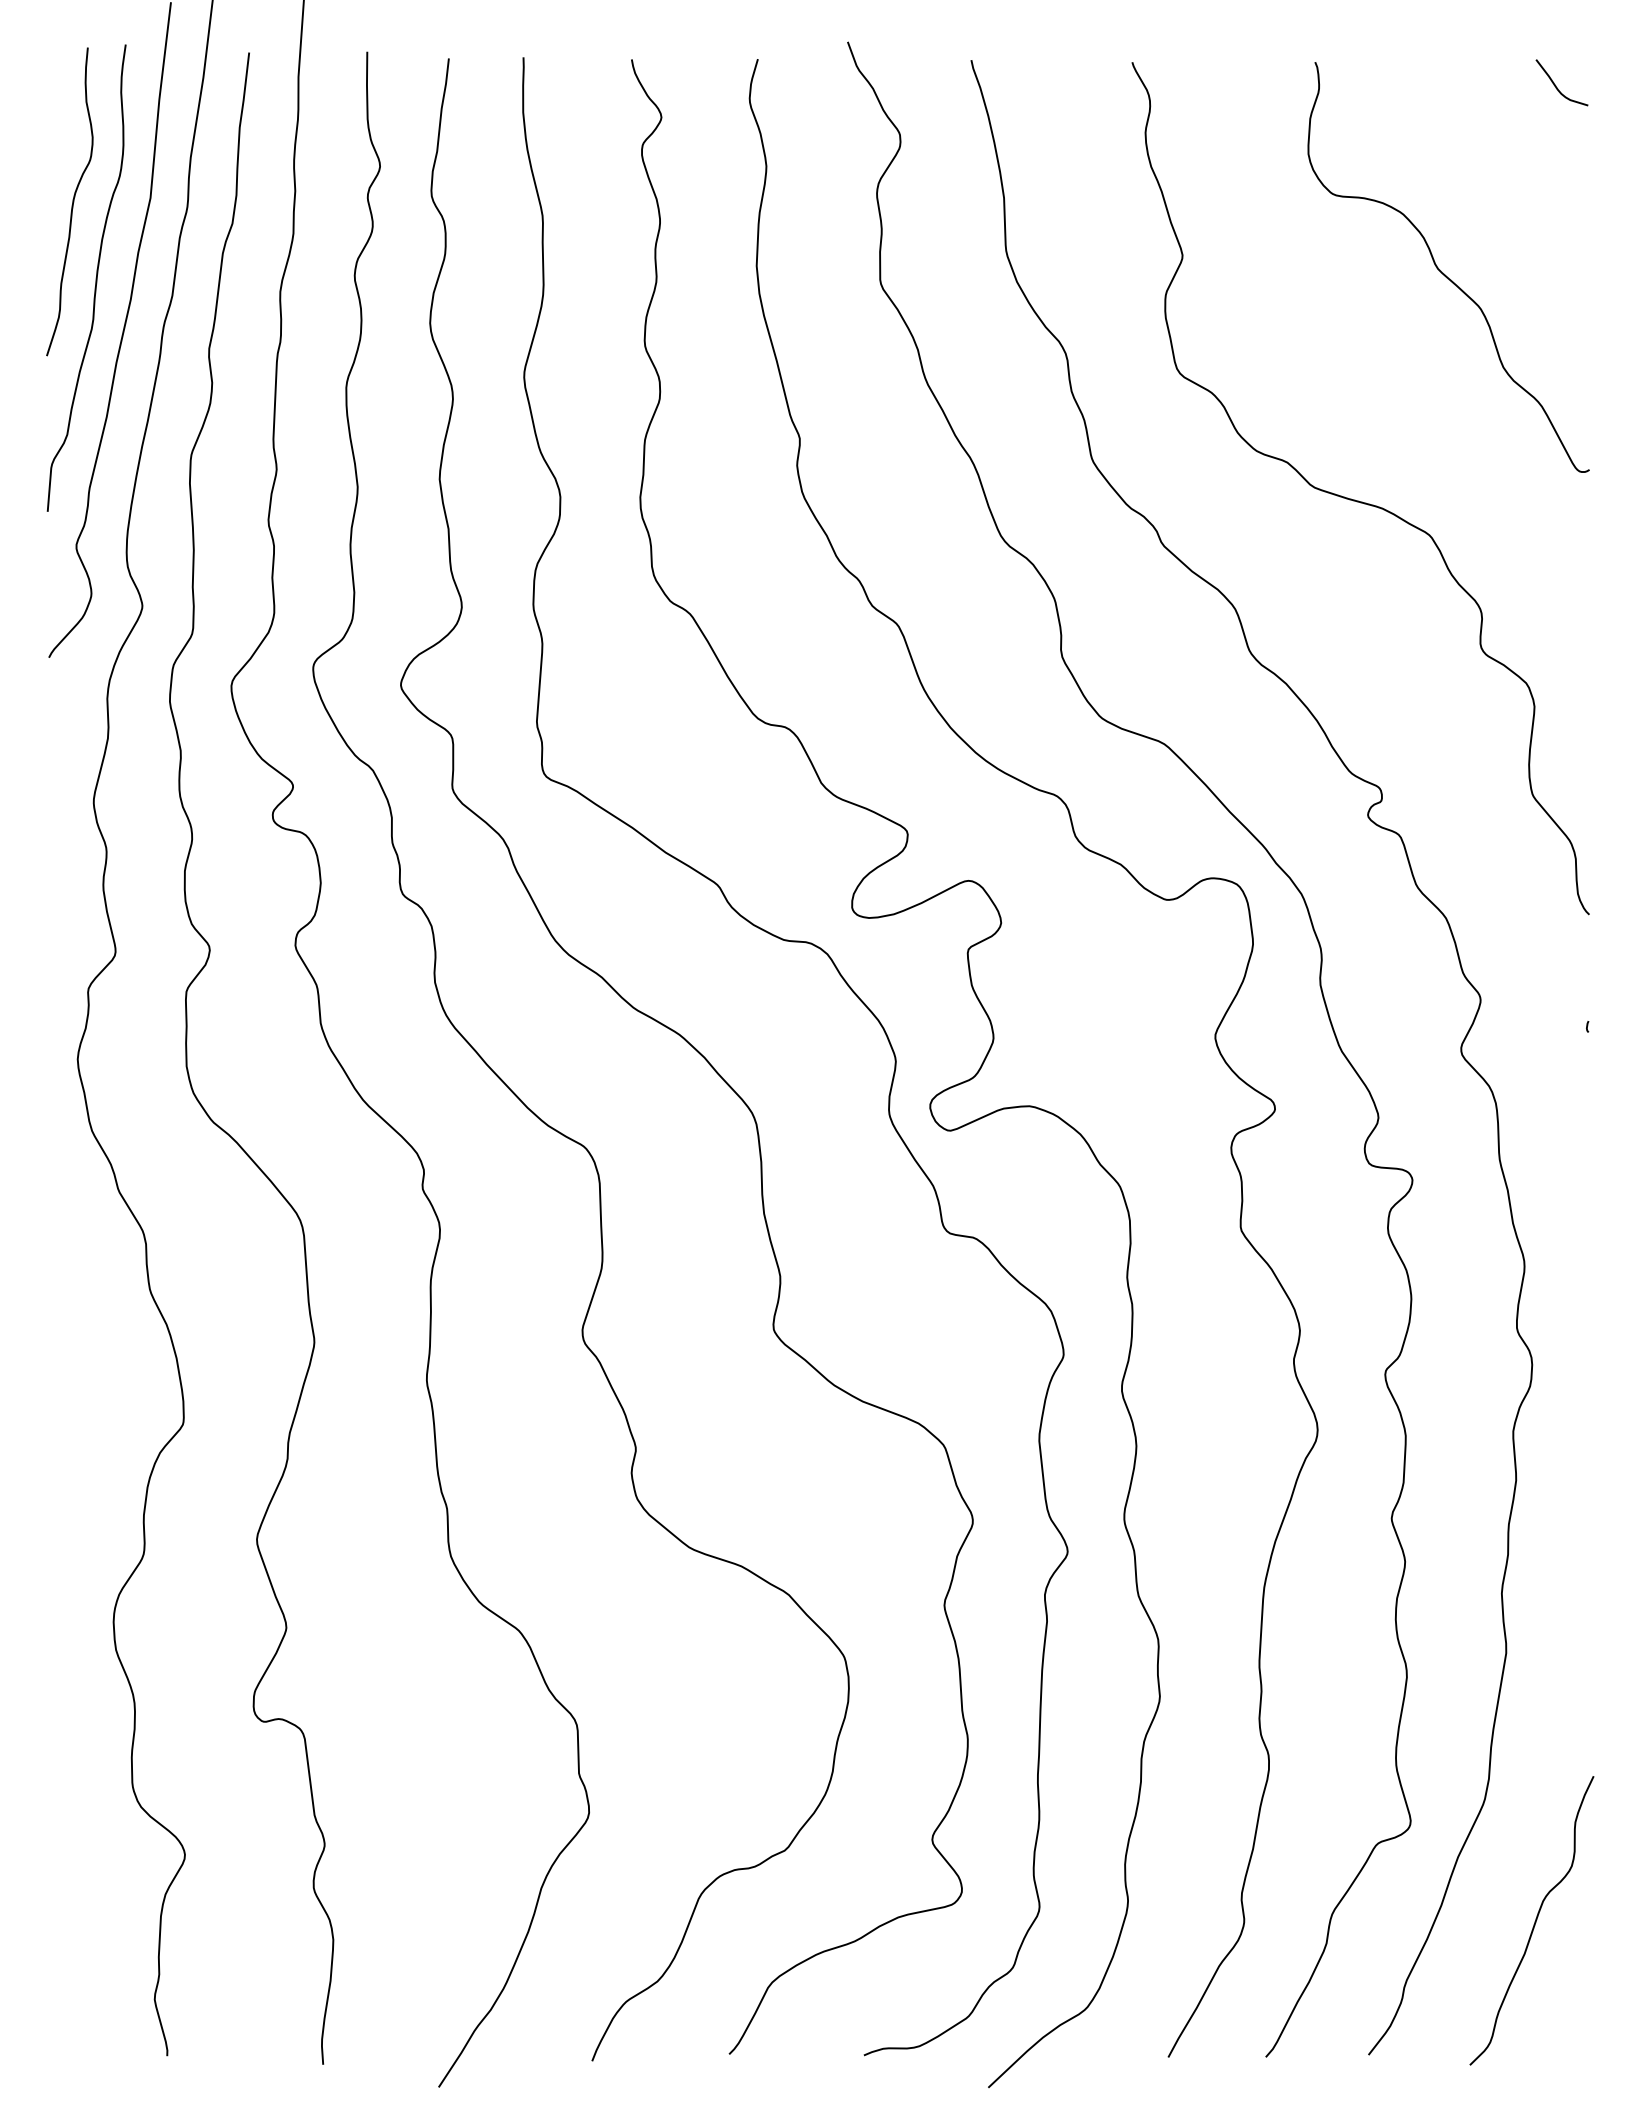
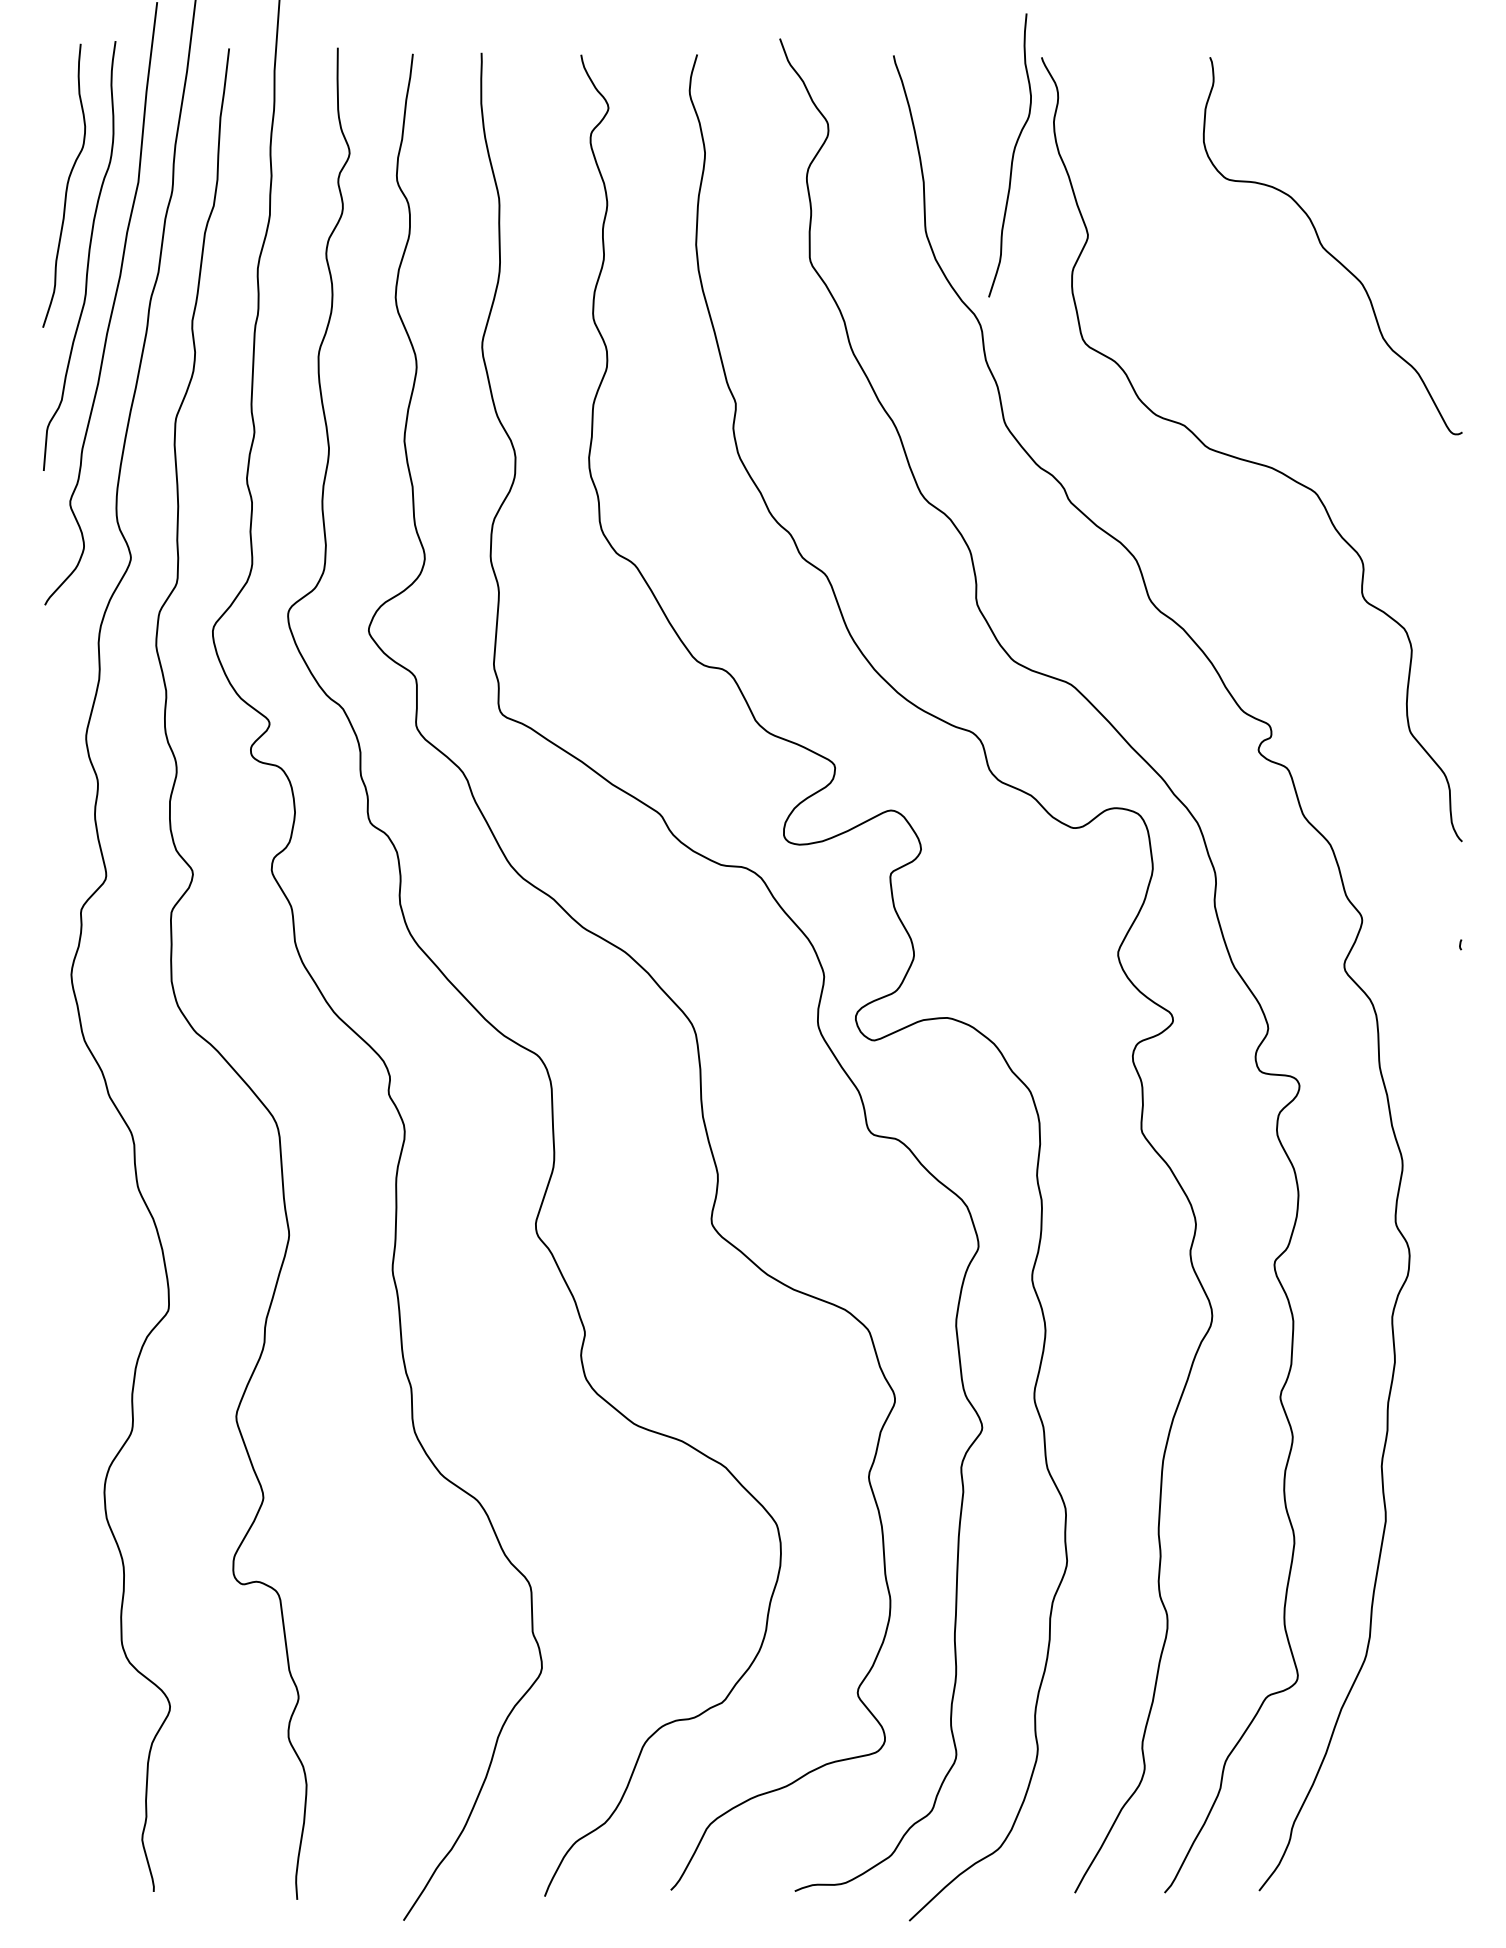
curve: (1556, 85) -> (1432, 78), removed
curve: (1100, 168) -> (1012, 155), added
curve: (1534, 1921) -> (1411, 1768), removed

